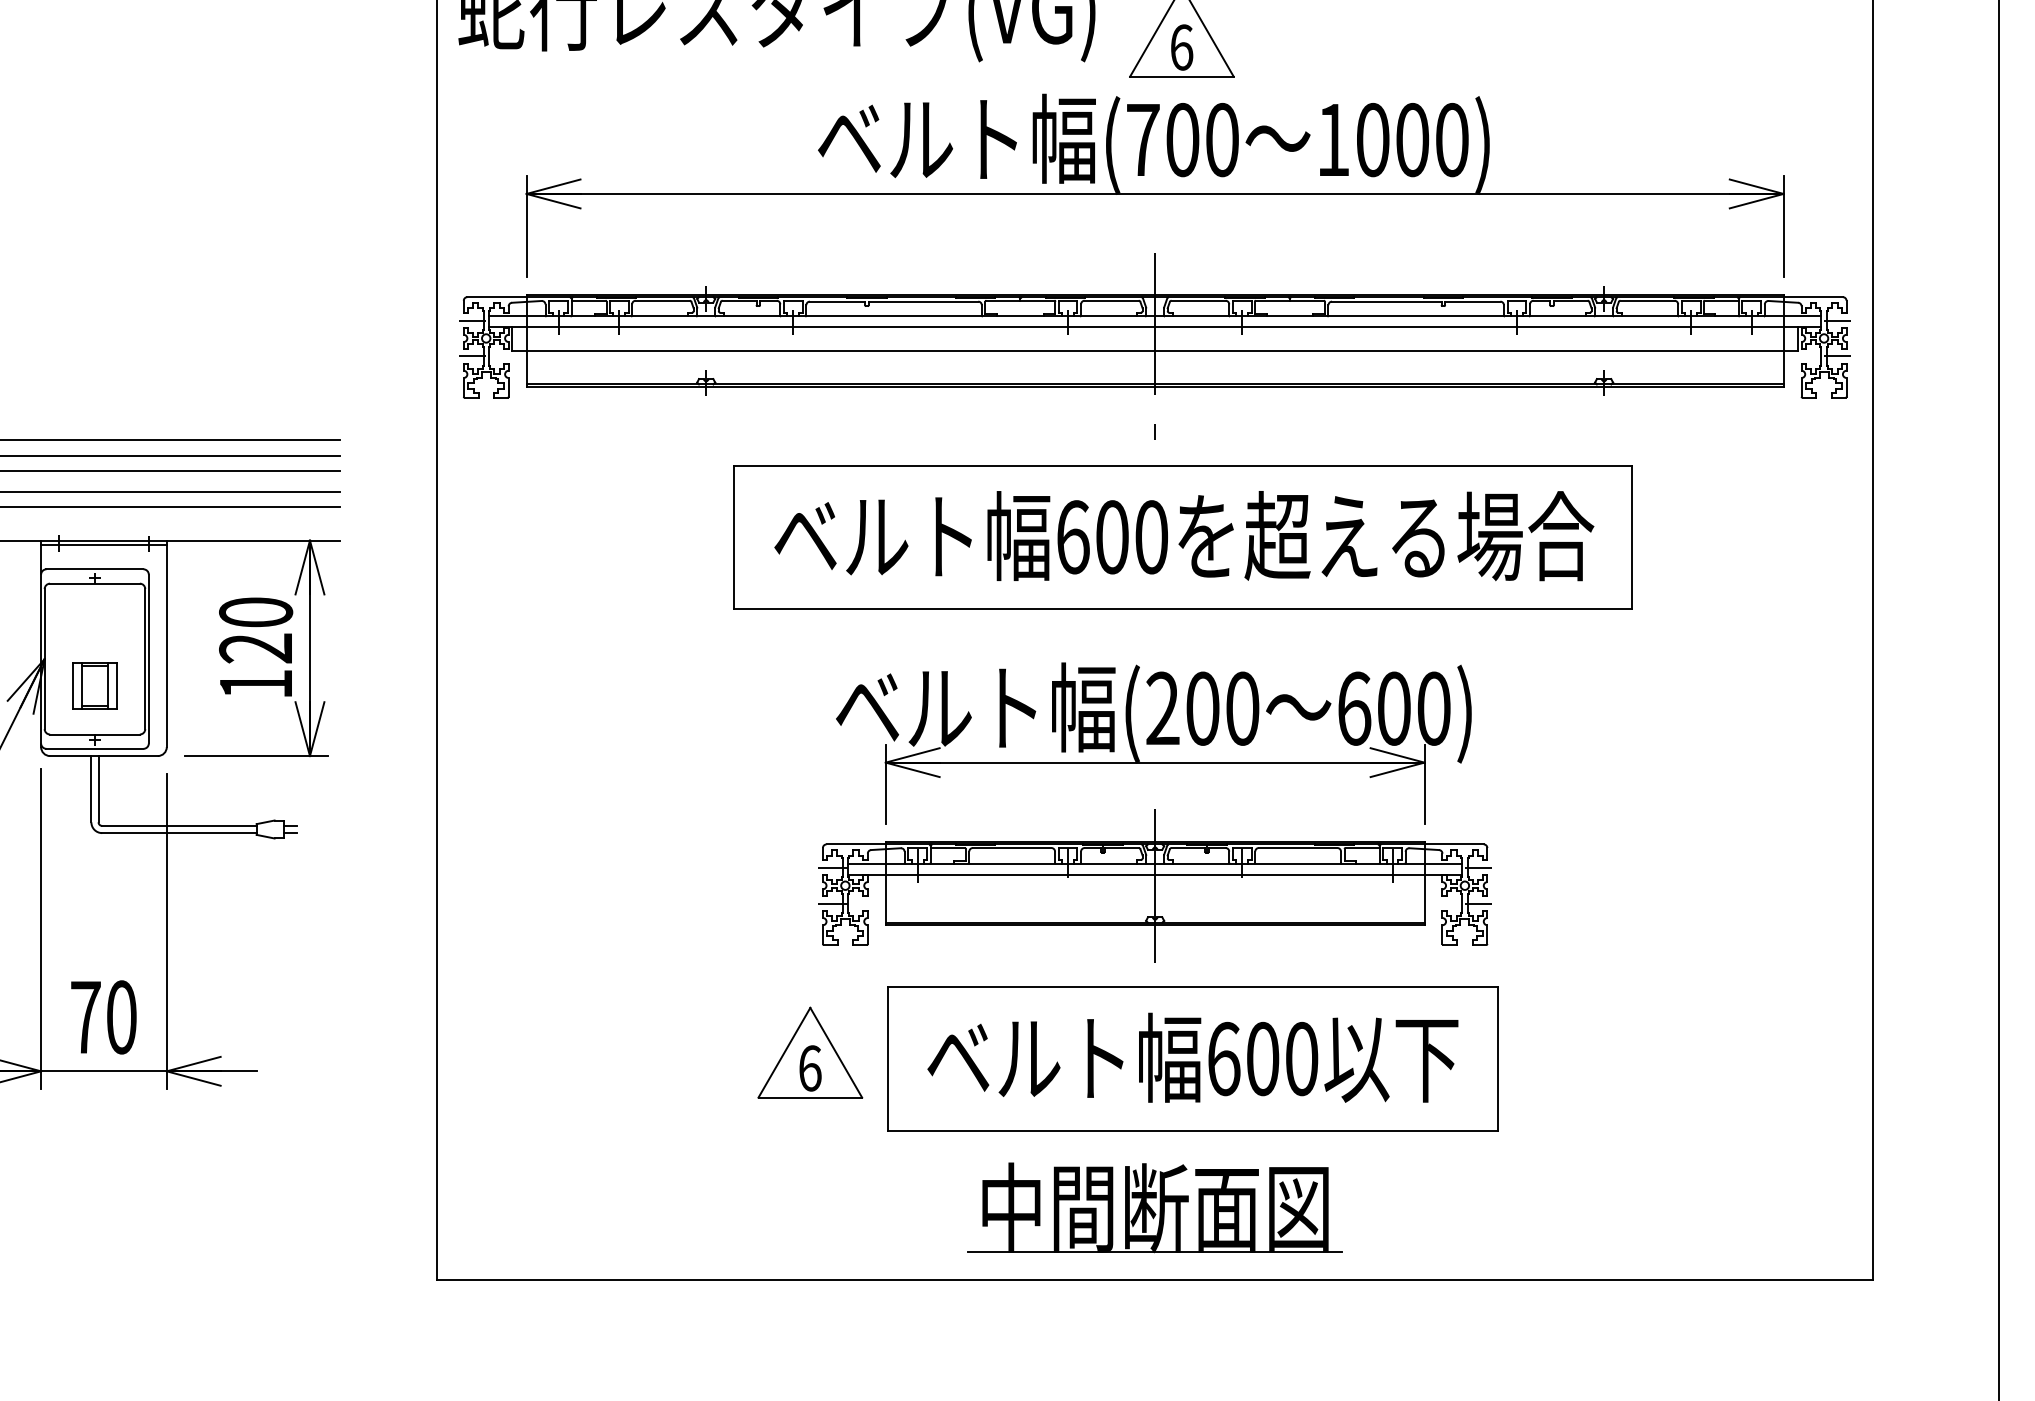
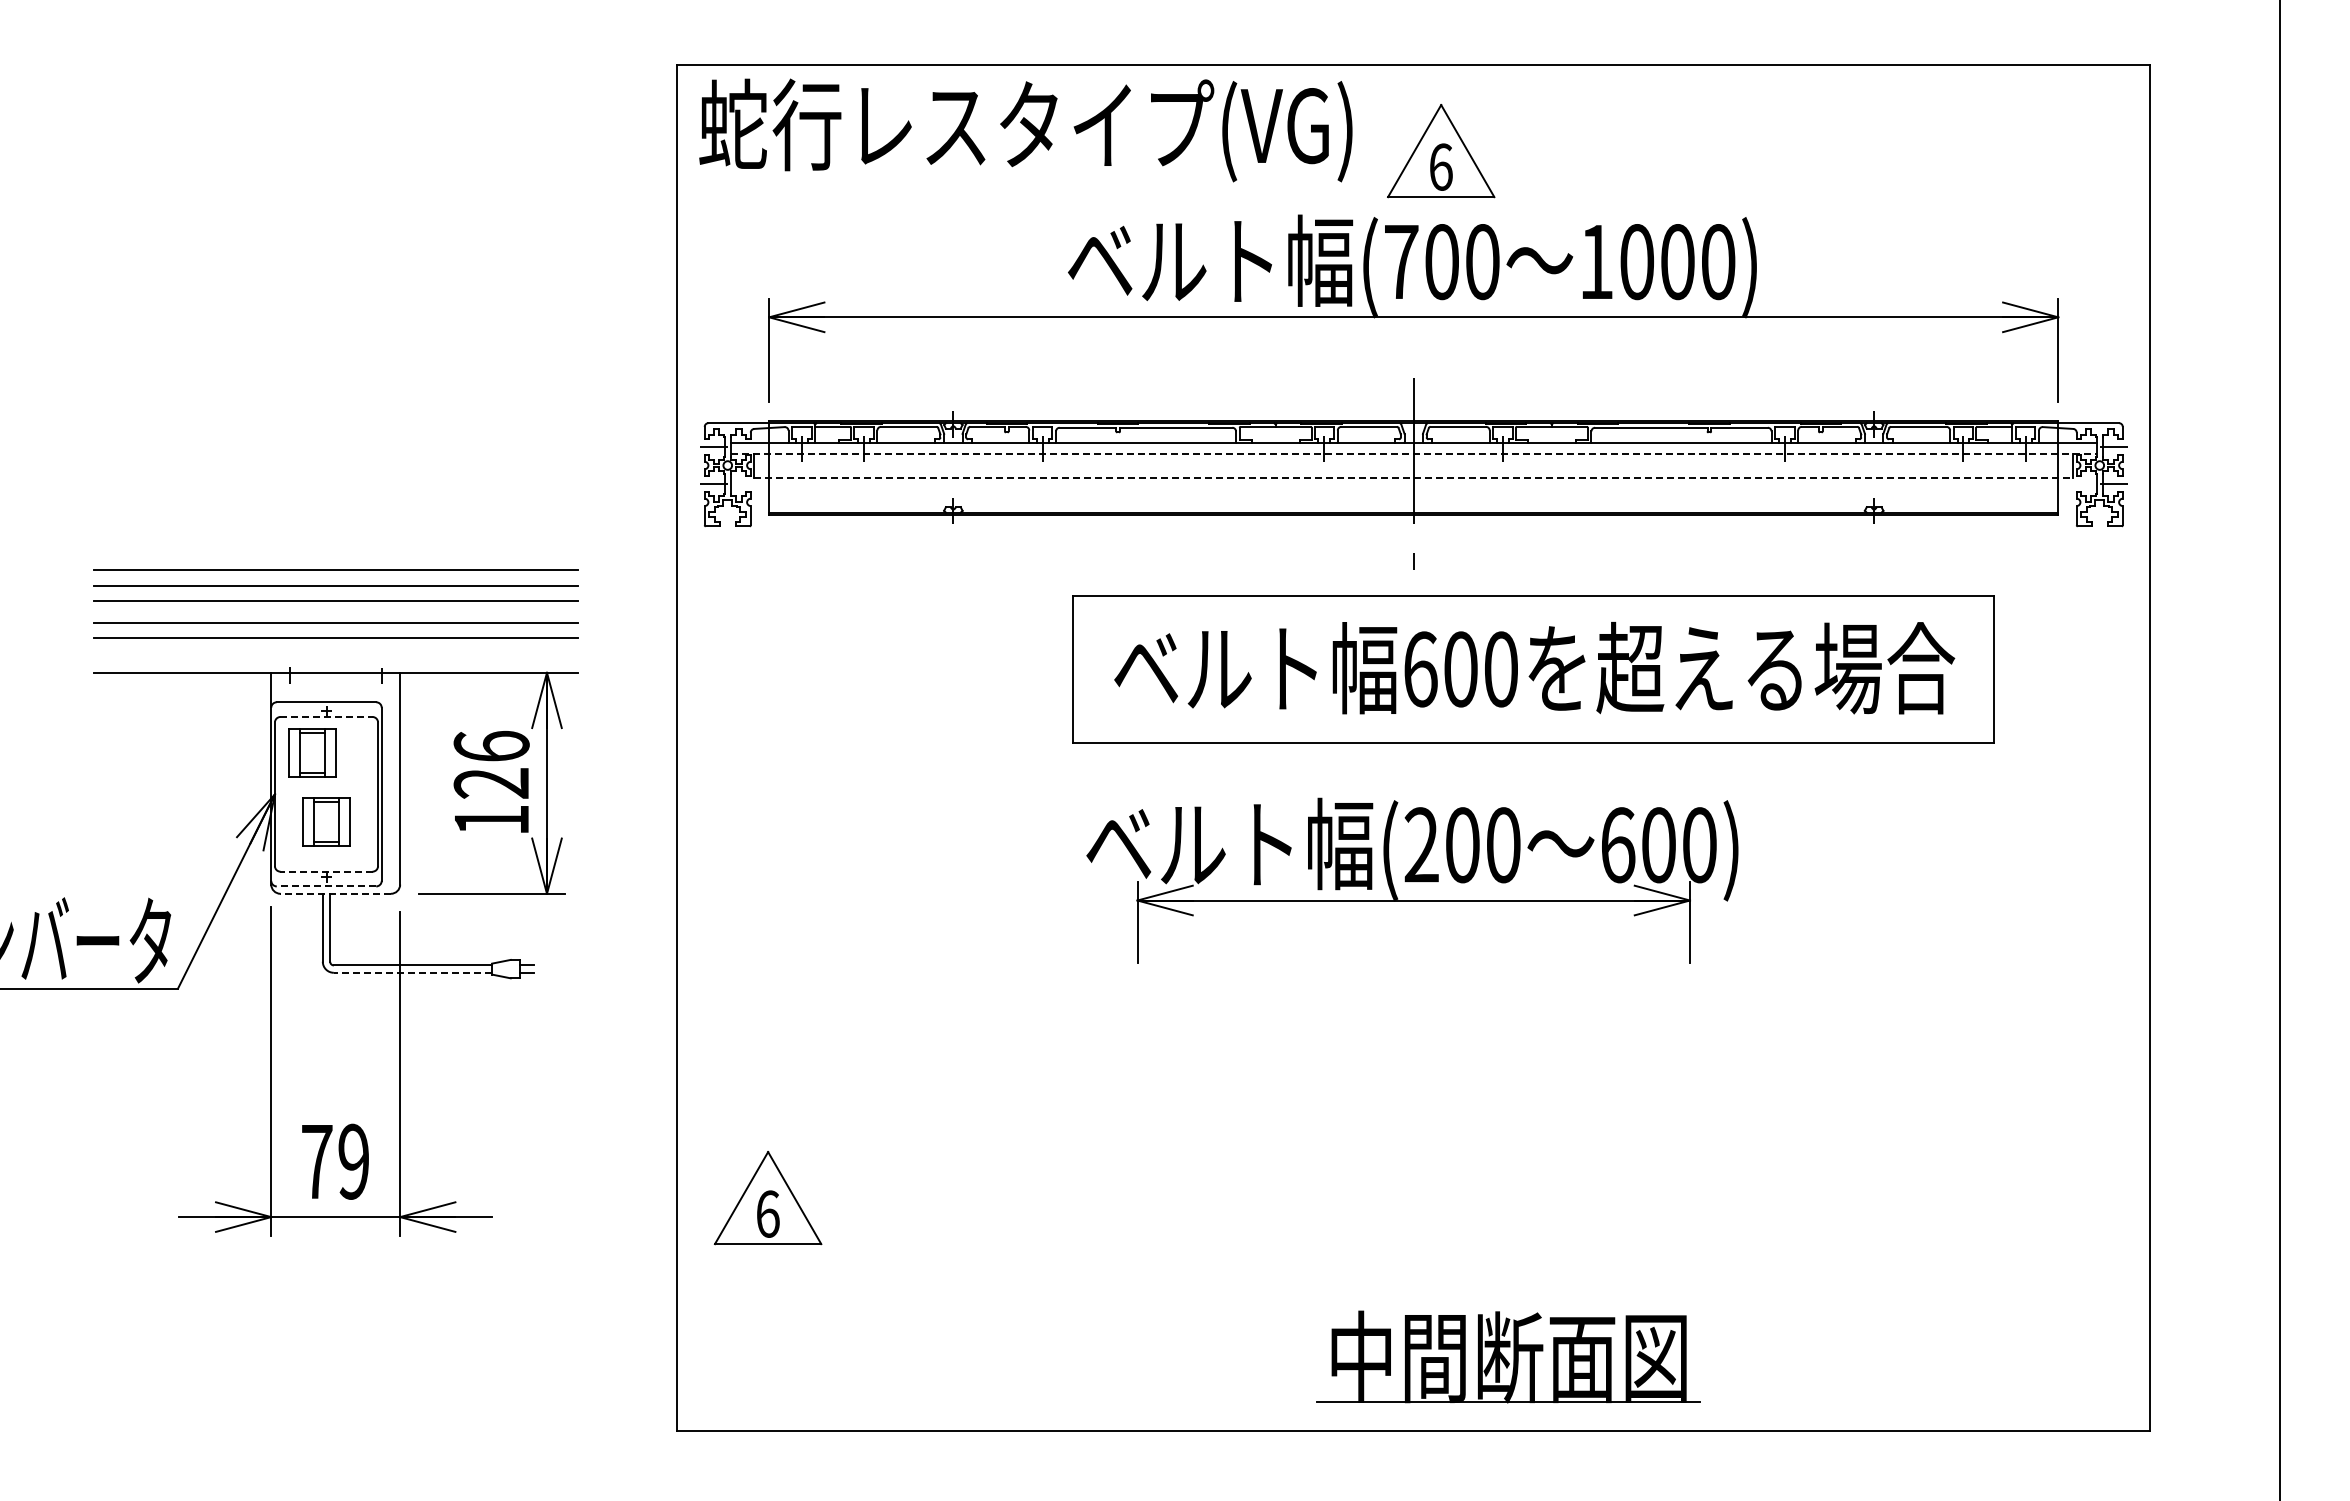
line: (1155, 327) -> (1414, 454), solid -> dashed
line: (1155, 350) -> (1414, 477), solid -> dashed
part: (1183, 537) -> (1533, 669), moved
line: (103, 545) -> (335, 677), removed
line: (95, 583) -> (327, 716), solid -> dashed
text: (255, 612) -> (491, 746), 120 -> 126
part: (81, 618) -> (312, 752), added
line: (94, 734) -> (326, 871), solid -> dashed
line: (94, 748) -> (326, 886), solid -> dashed
line: (103, 755) -> (335, 893), solid -> dashed
line: (178, 832) -> (412, 972), solid -> dashed
part: (1154, 885) -> (1413, 1026), removed
text: (121, 1017) -> (353, 1161), 70 -> 79
part: (810, 1053) -> (768, 1198), moved
part: (1191, 1059) -> (1451, 1204), removed
part: (1154, 1207) -> (1508, 1356), moved

